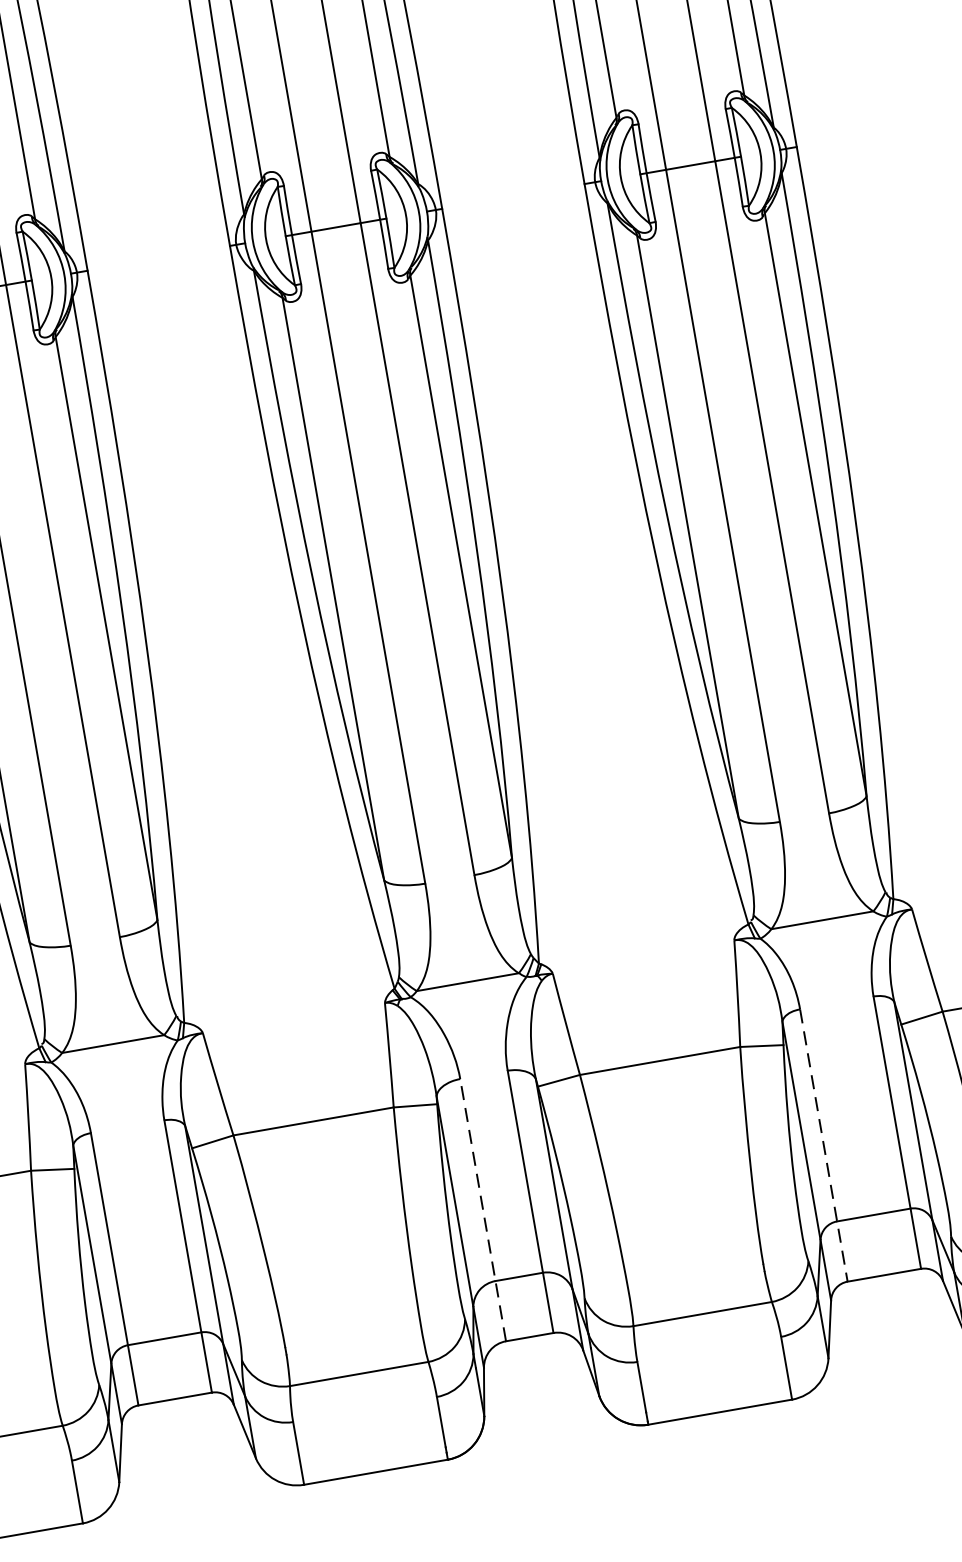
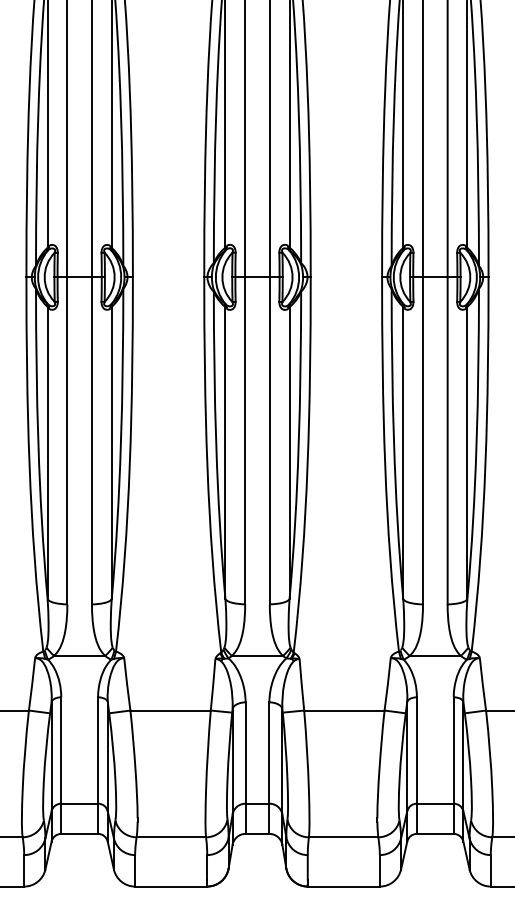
line: (823, 1147) -> (416, 766), dashed -> solid
line: (483, 1210) -> (245, 768), dashed -> solid

